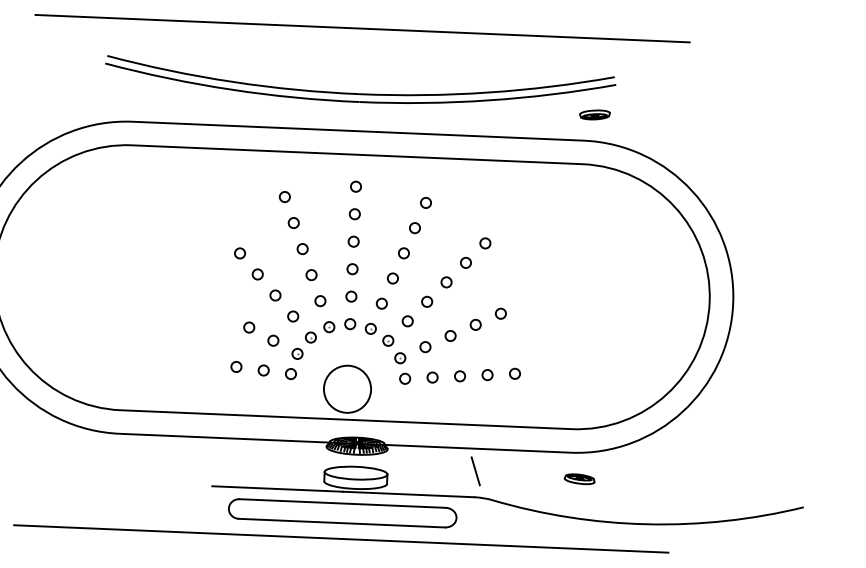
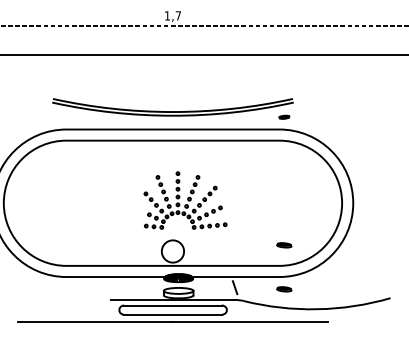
line: (361, 29) -> (172, 81), removed
part: (595, 115) -> (284, 117), size x0.7
part: (378, 282) -> (185, 200), size x0.6
part: (584, 386) -> (284, 245), added

